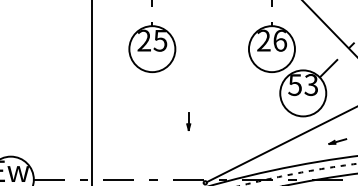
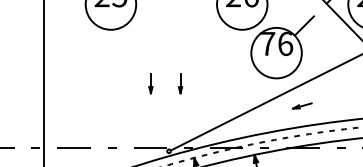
text: (303, 85) -> (276, 44), 53 -> 76
part: (215, 121) -> (180, 83), added
part: (337, 141) -> (302, 105), moved

